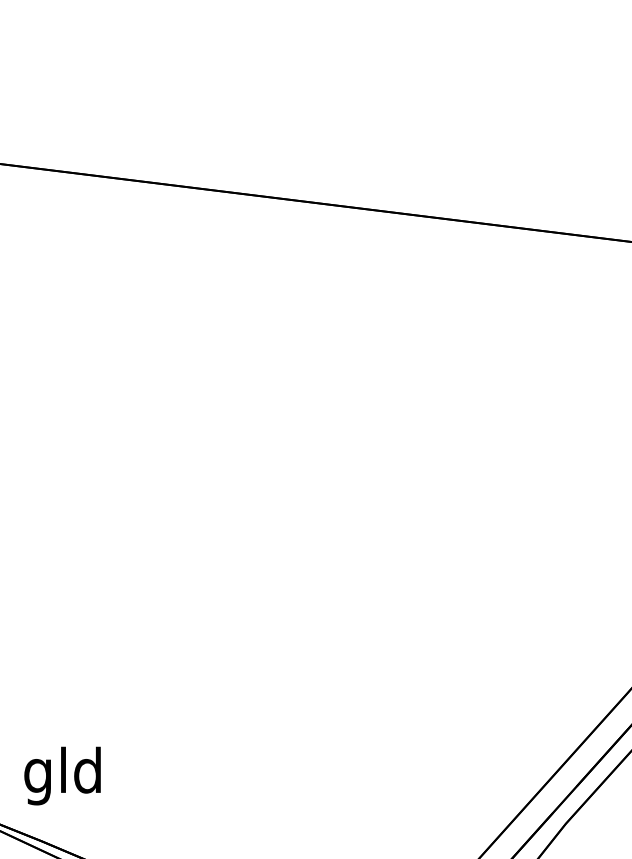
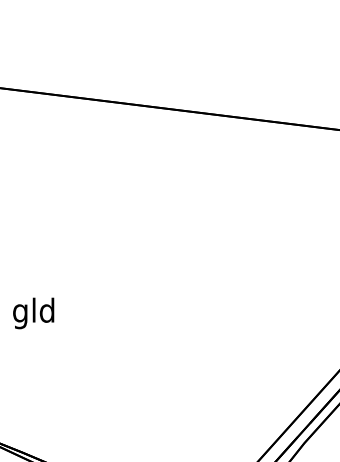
text: (62, 776) -> (33, 313), moved

